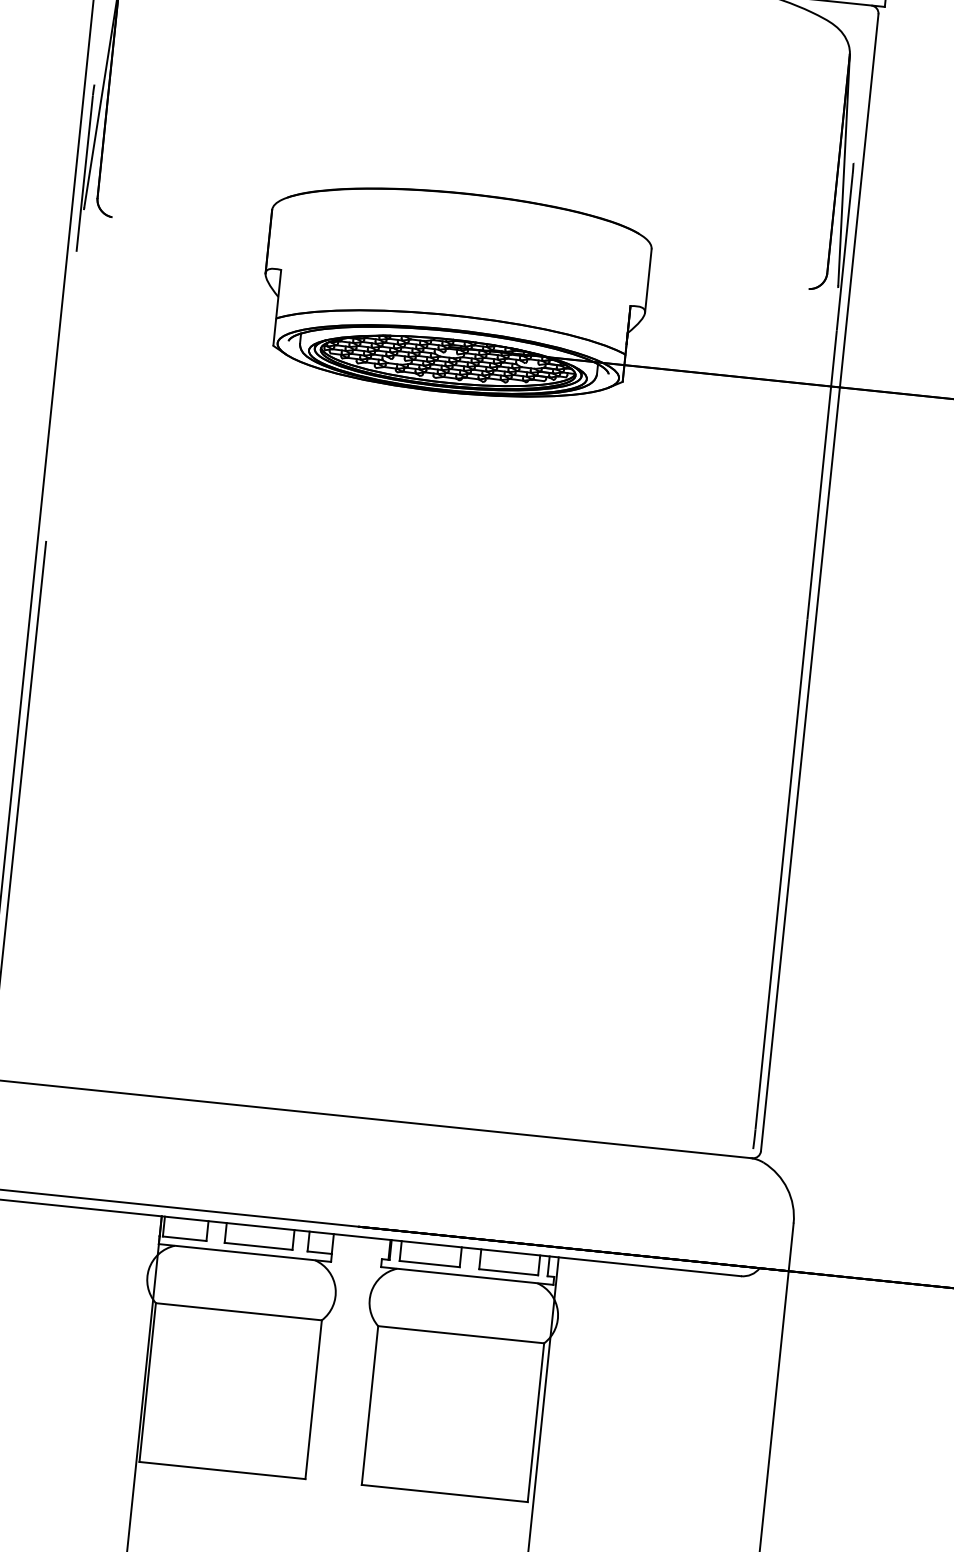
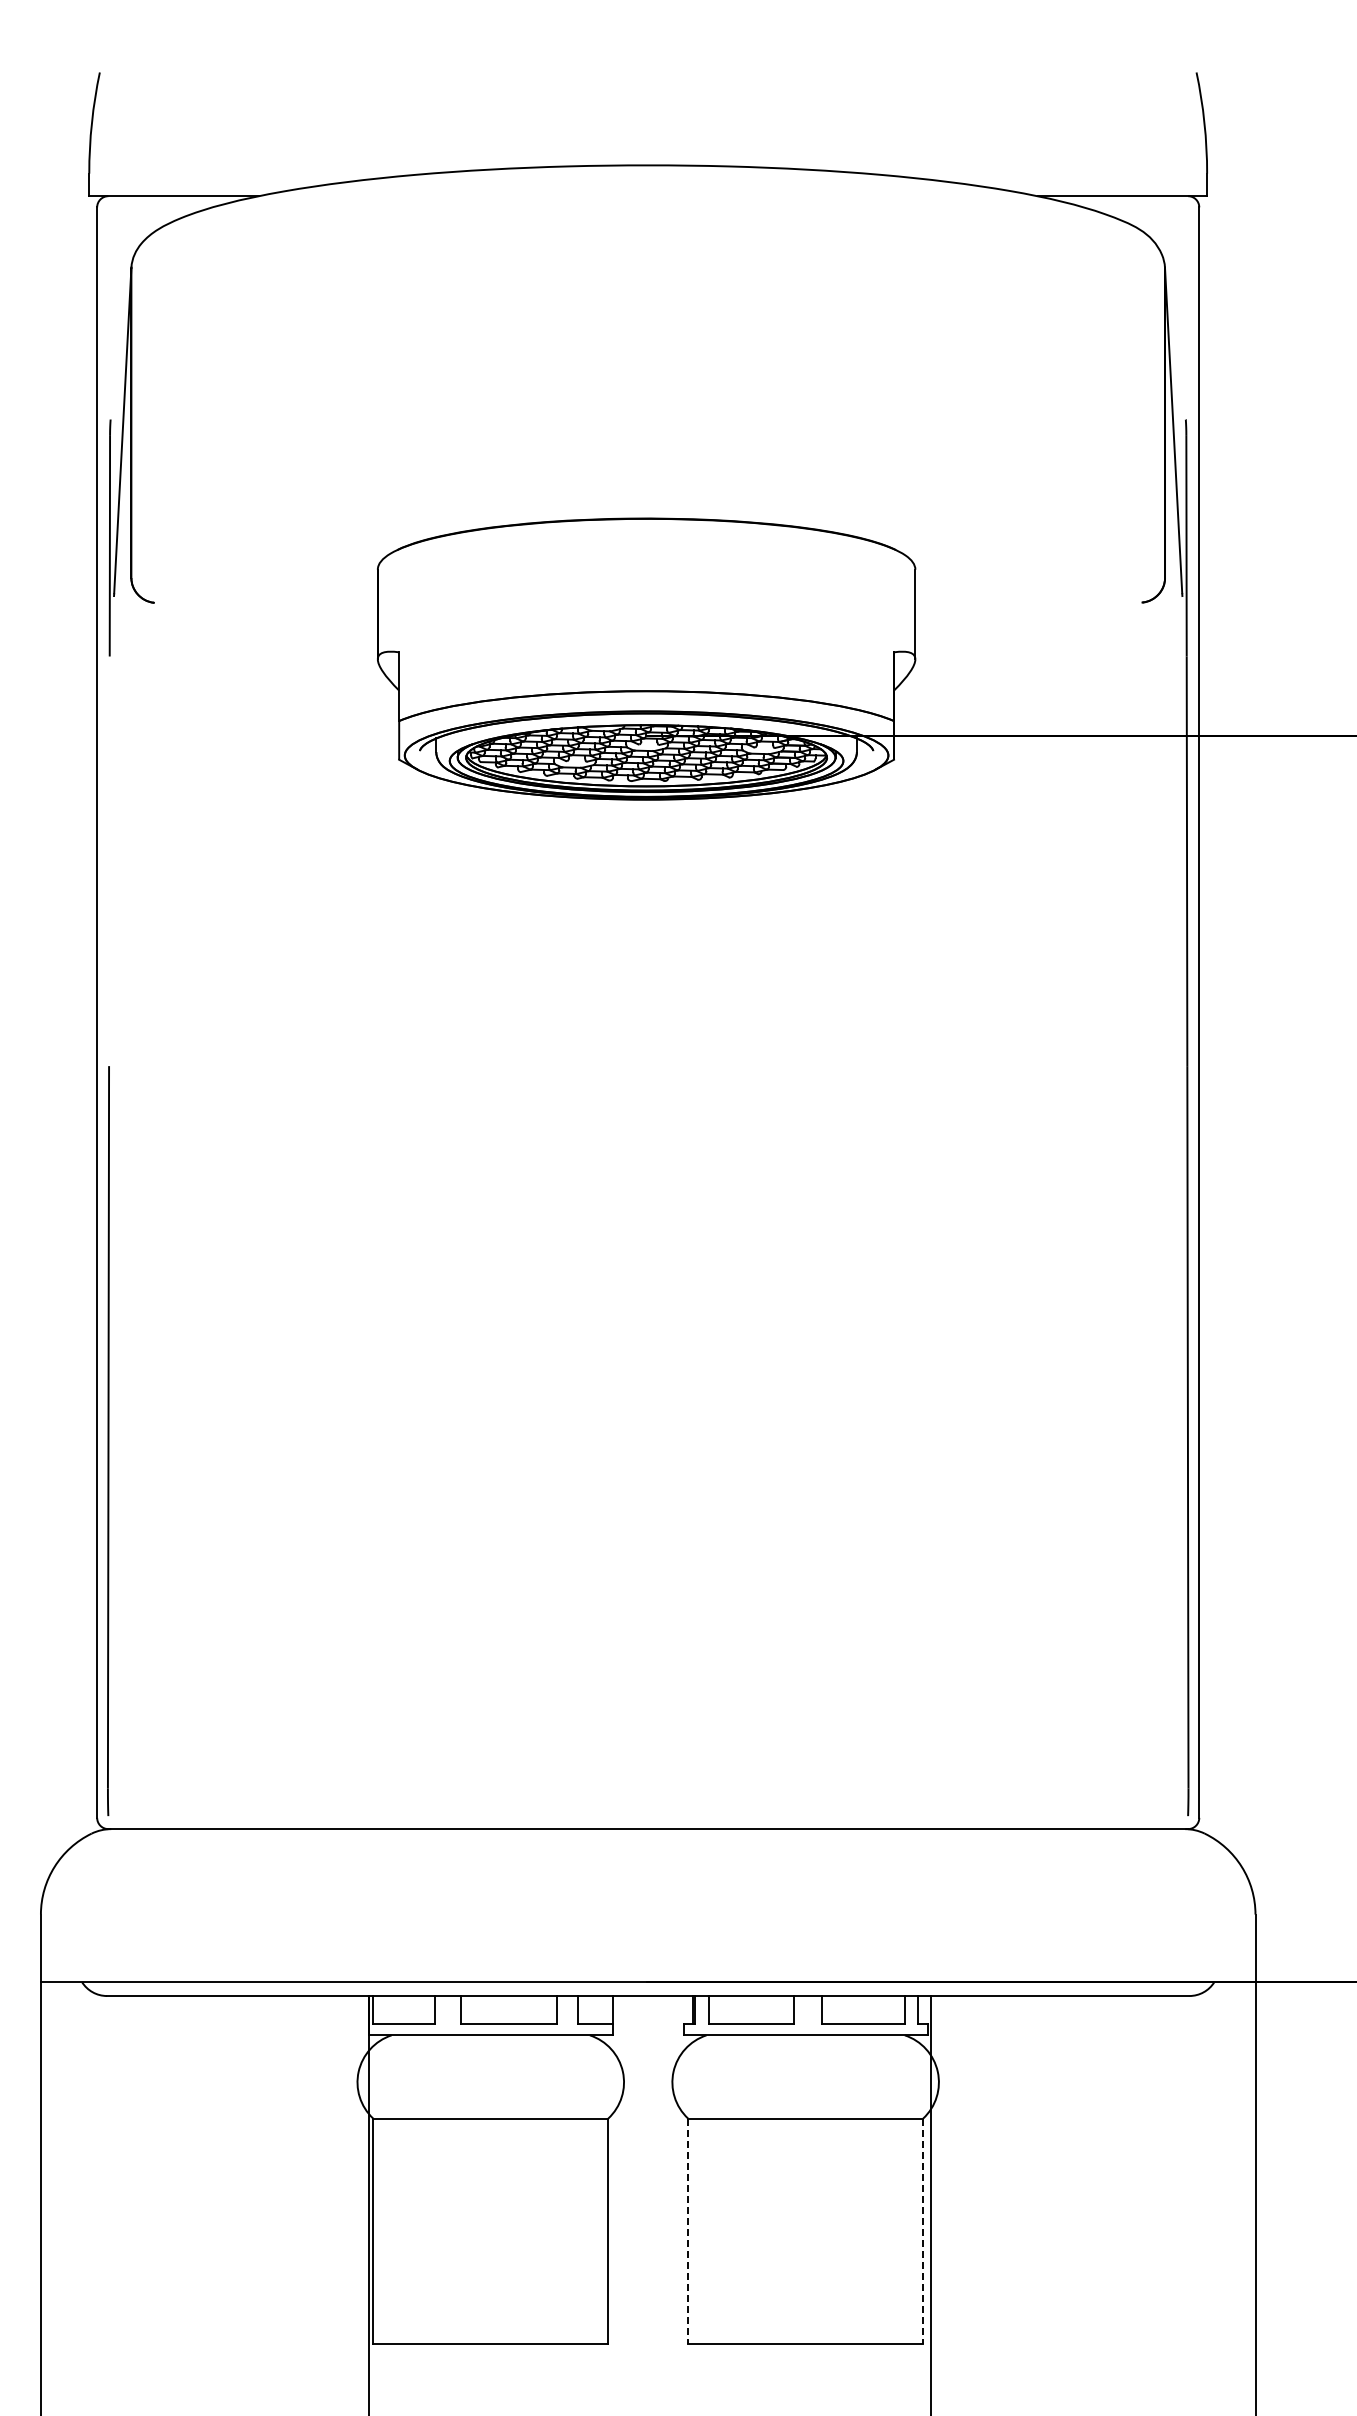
line: (370, 1405) -> (688, 2231), solid -> dashed
line: (536, 1423) -> (923, 2231), solid -> dashed

